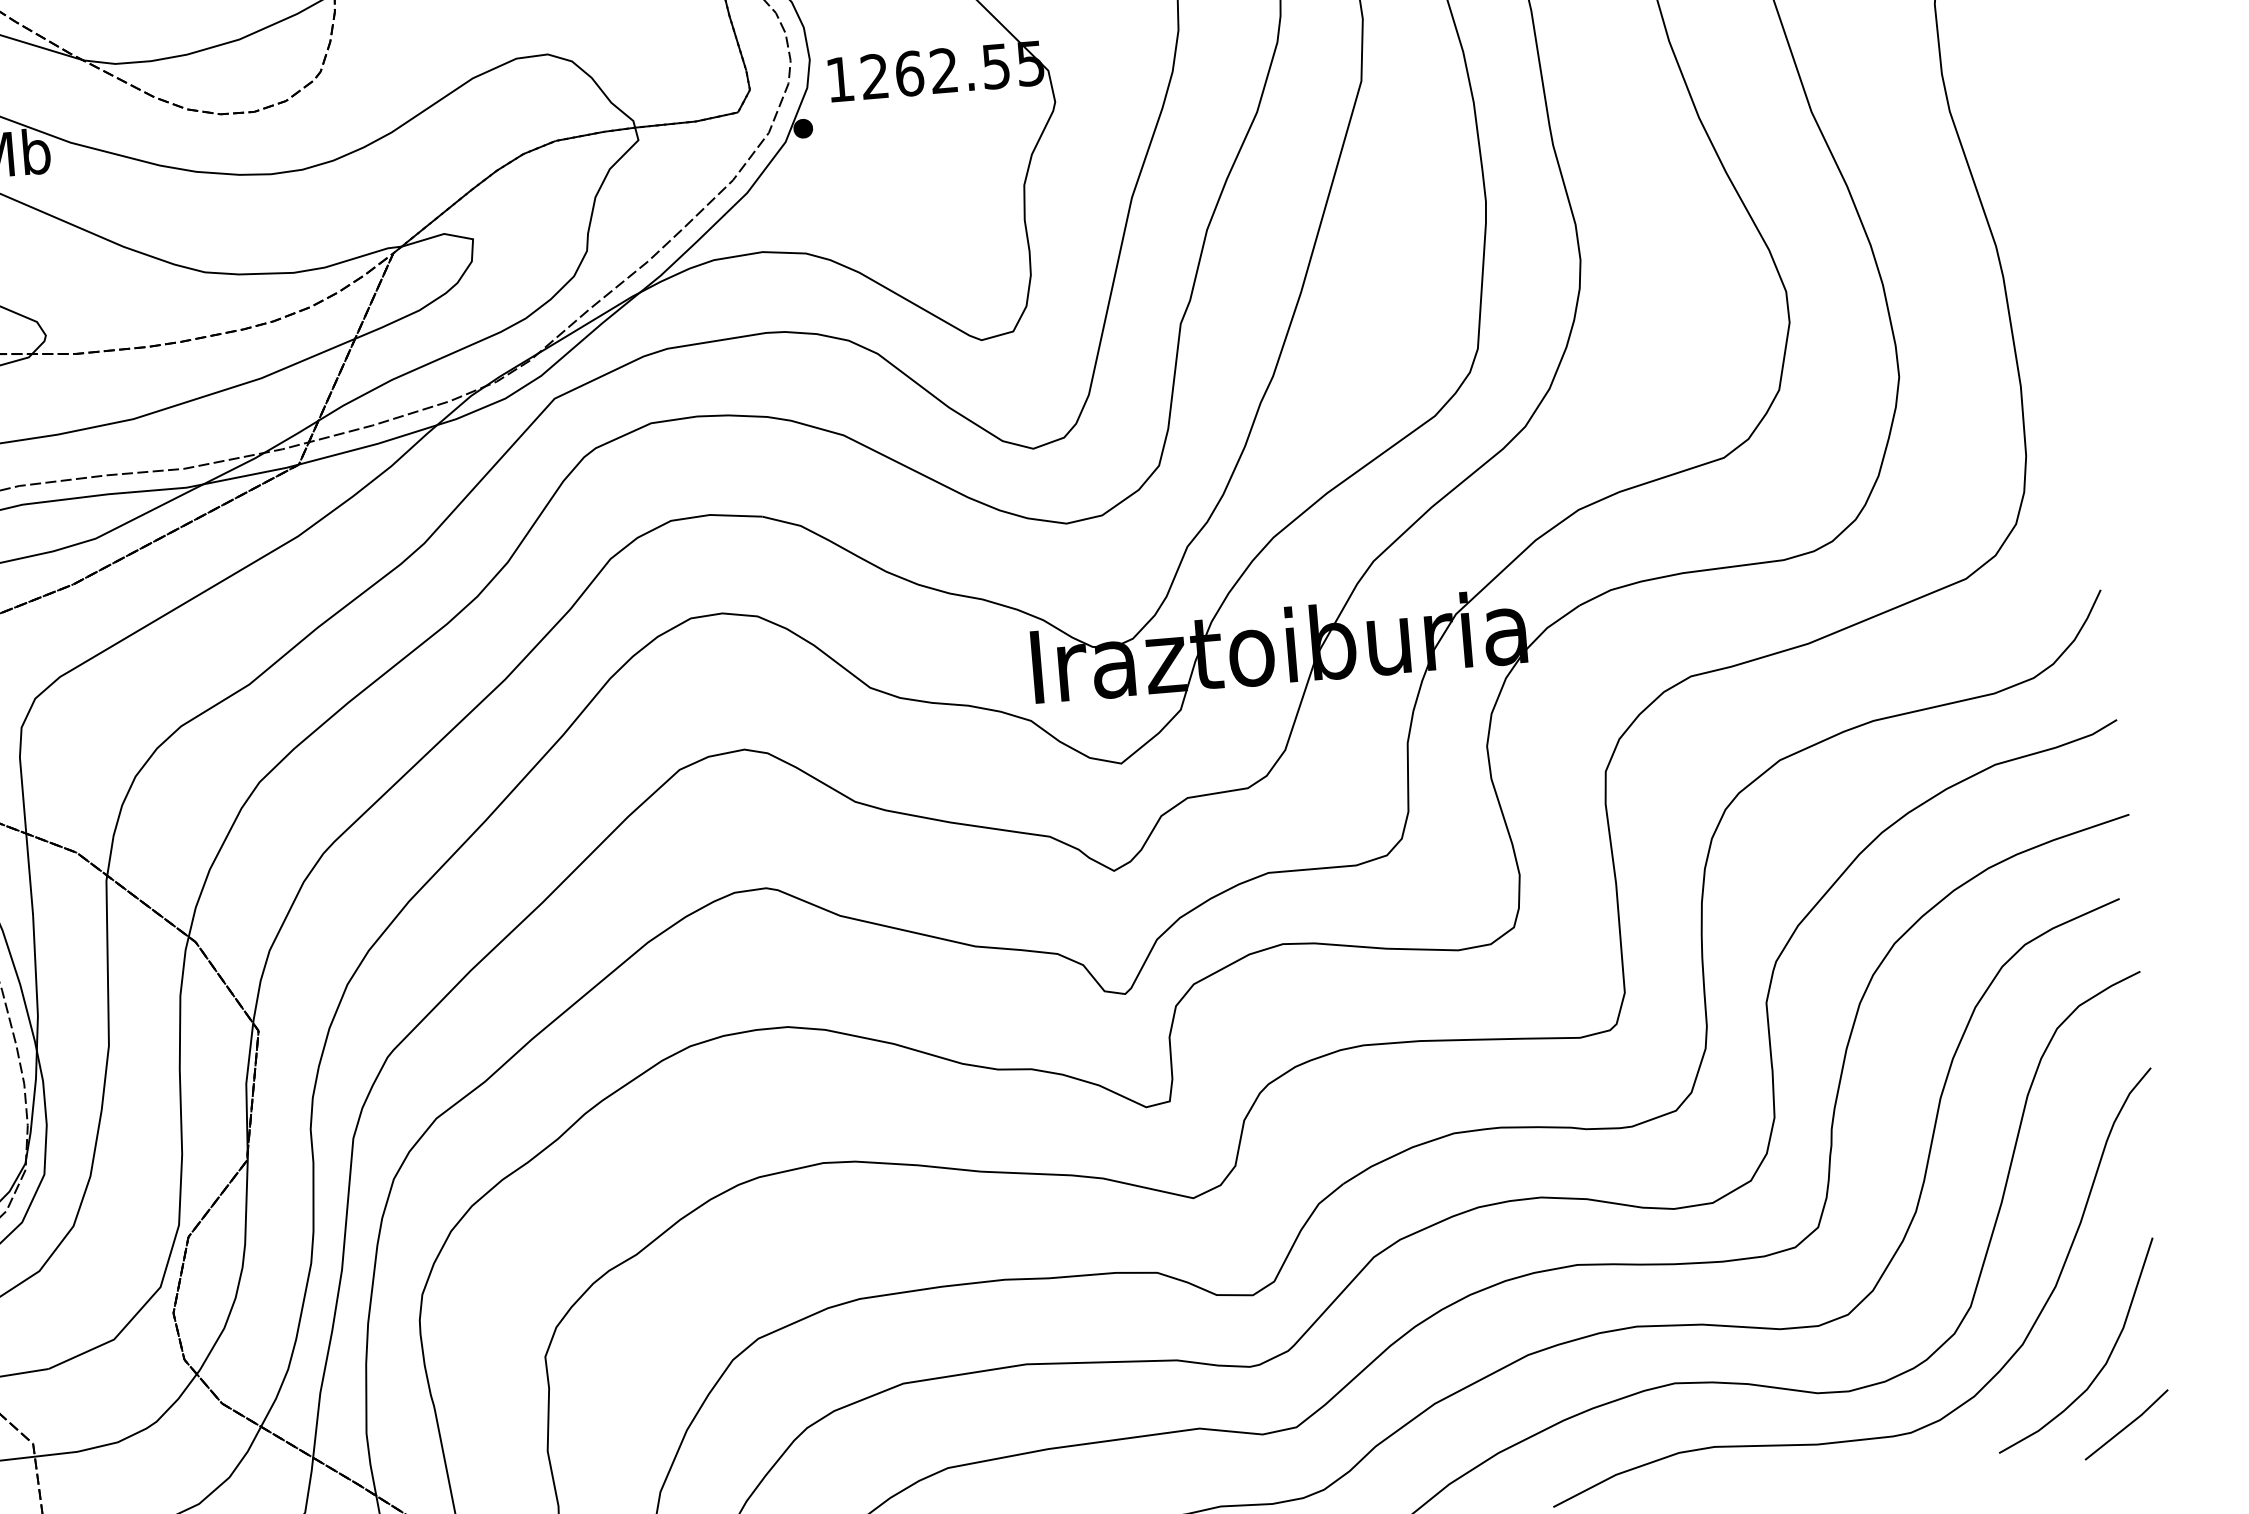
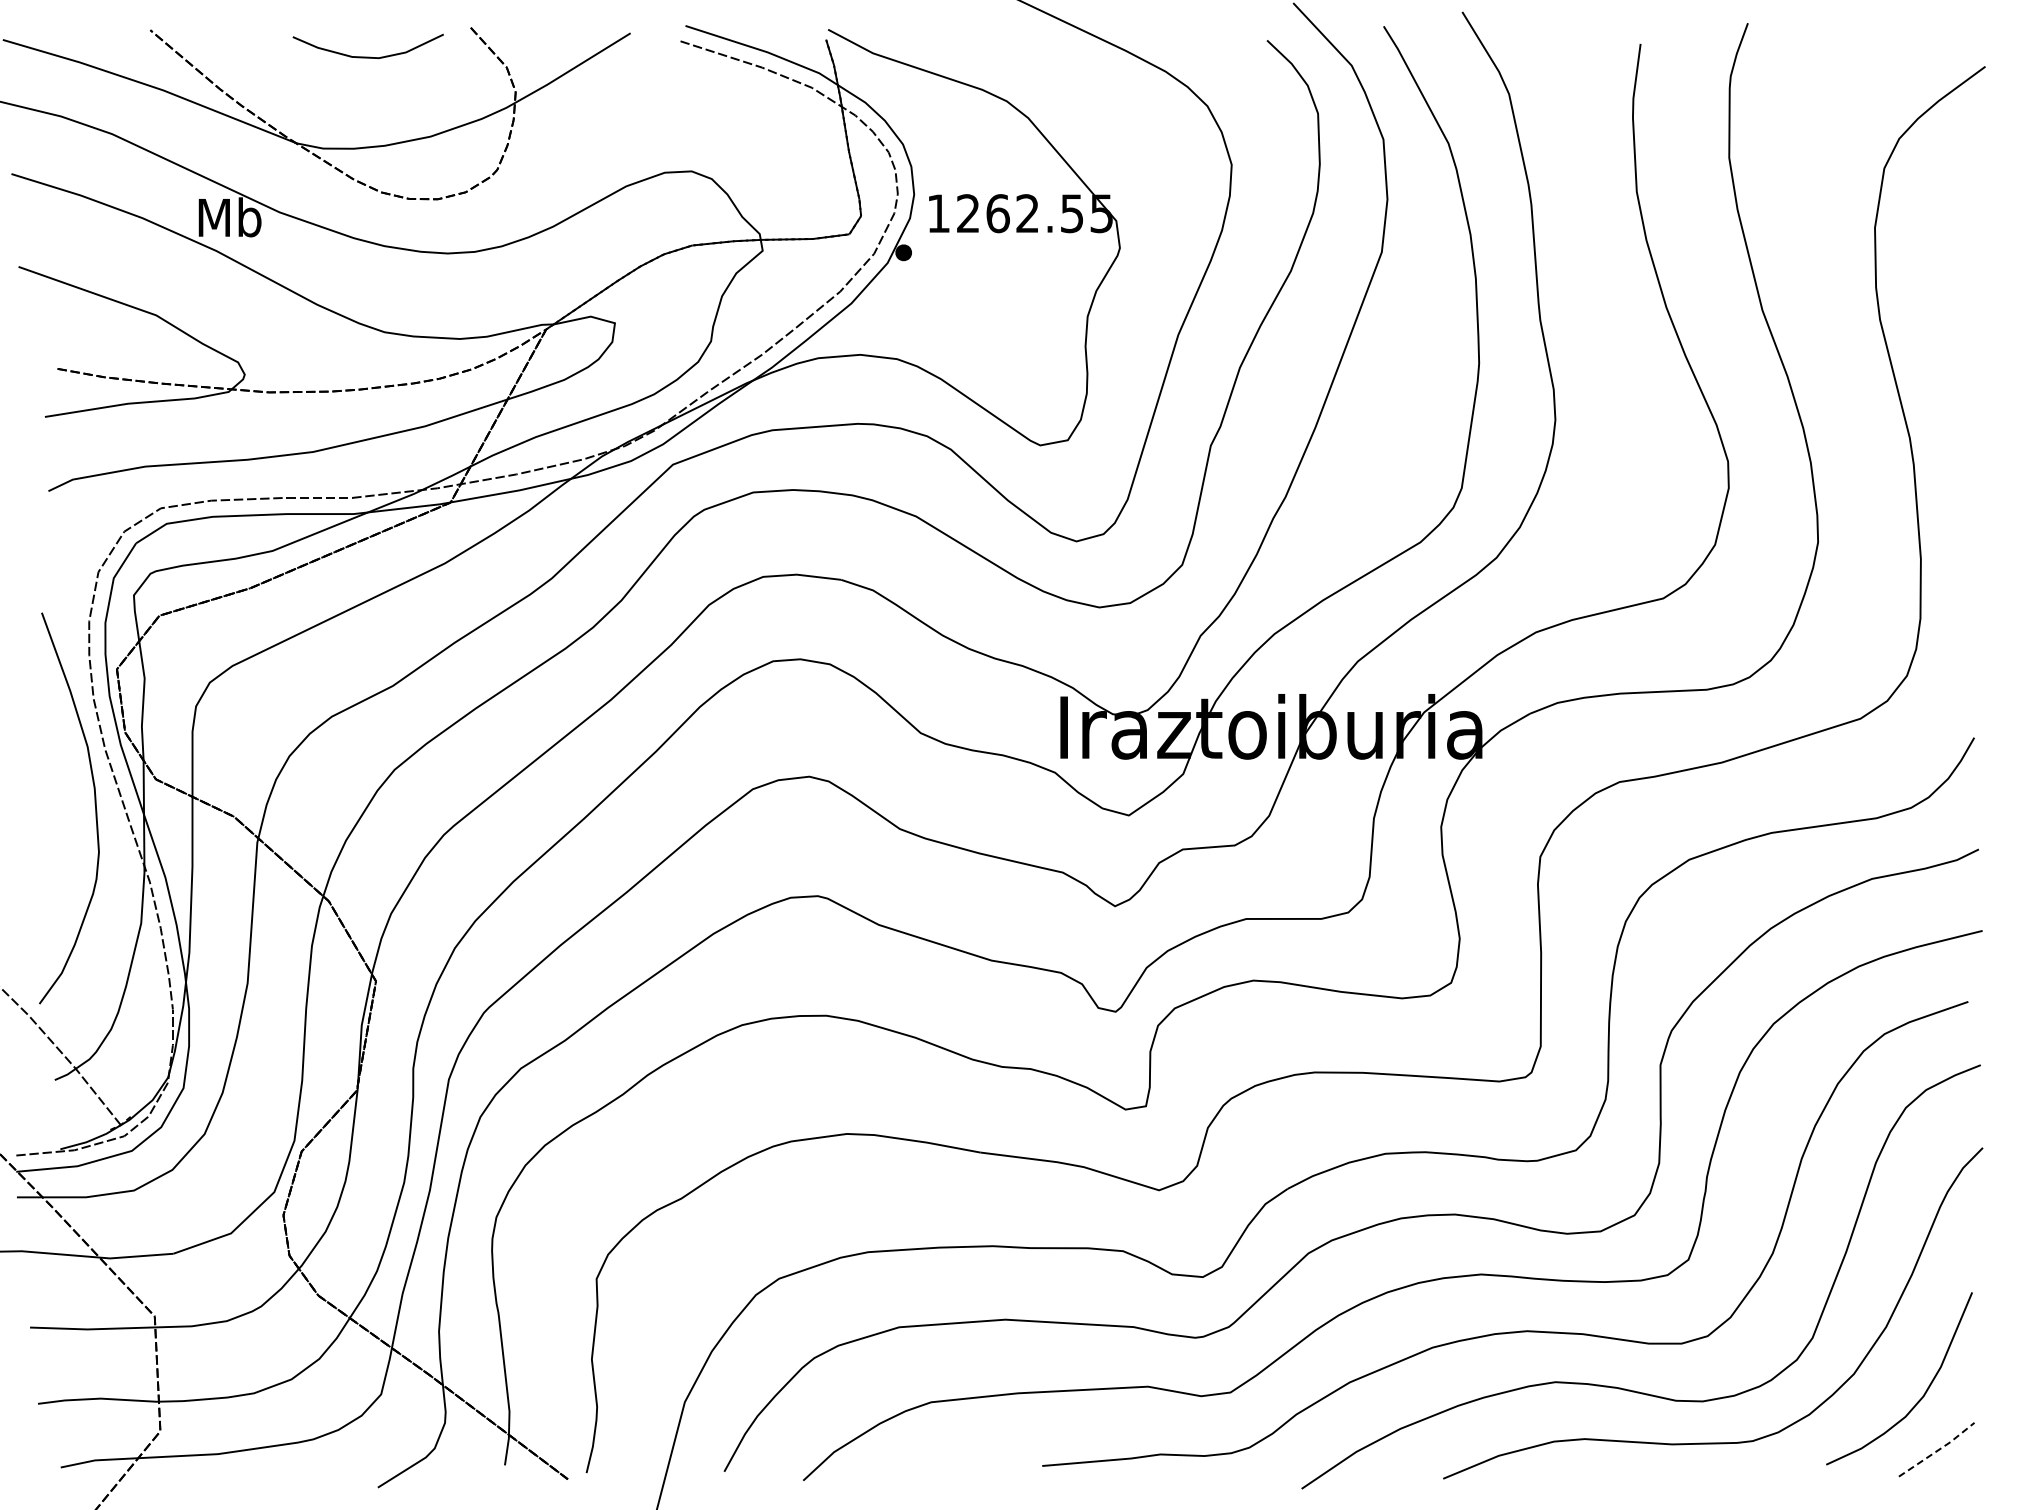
line: (2128, 1425) -> (1938, 1450), solid -> dashed

